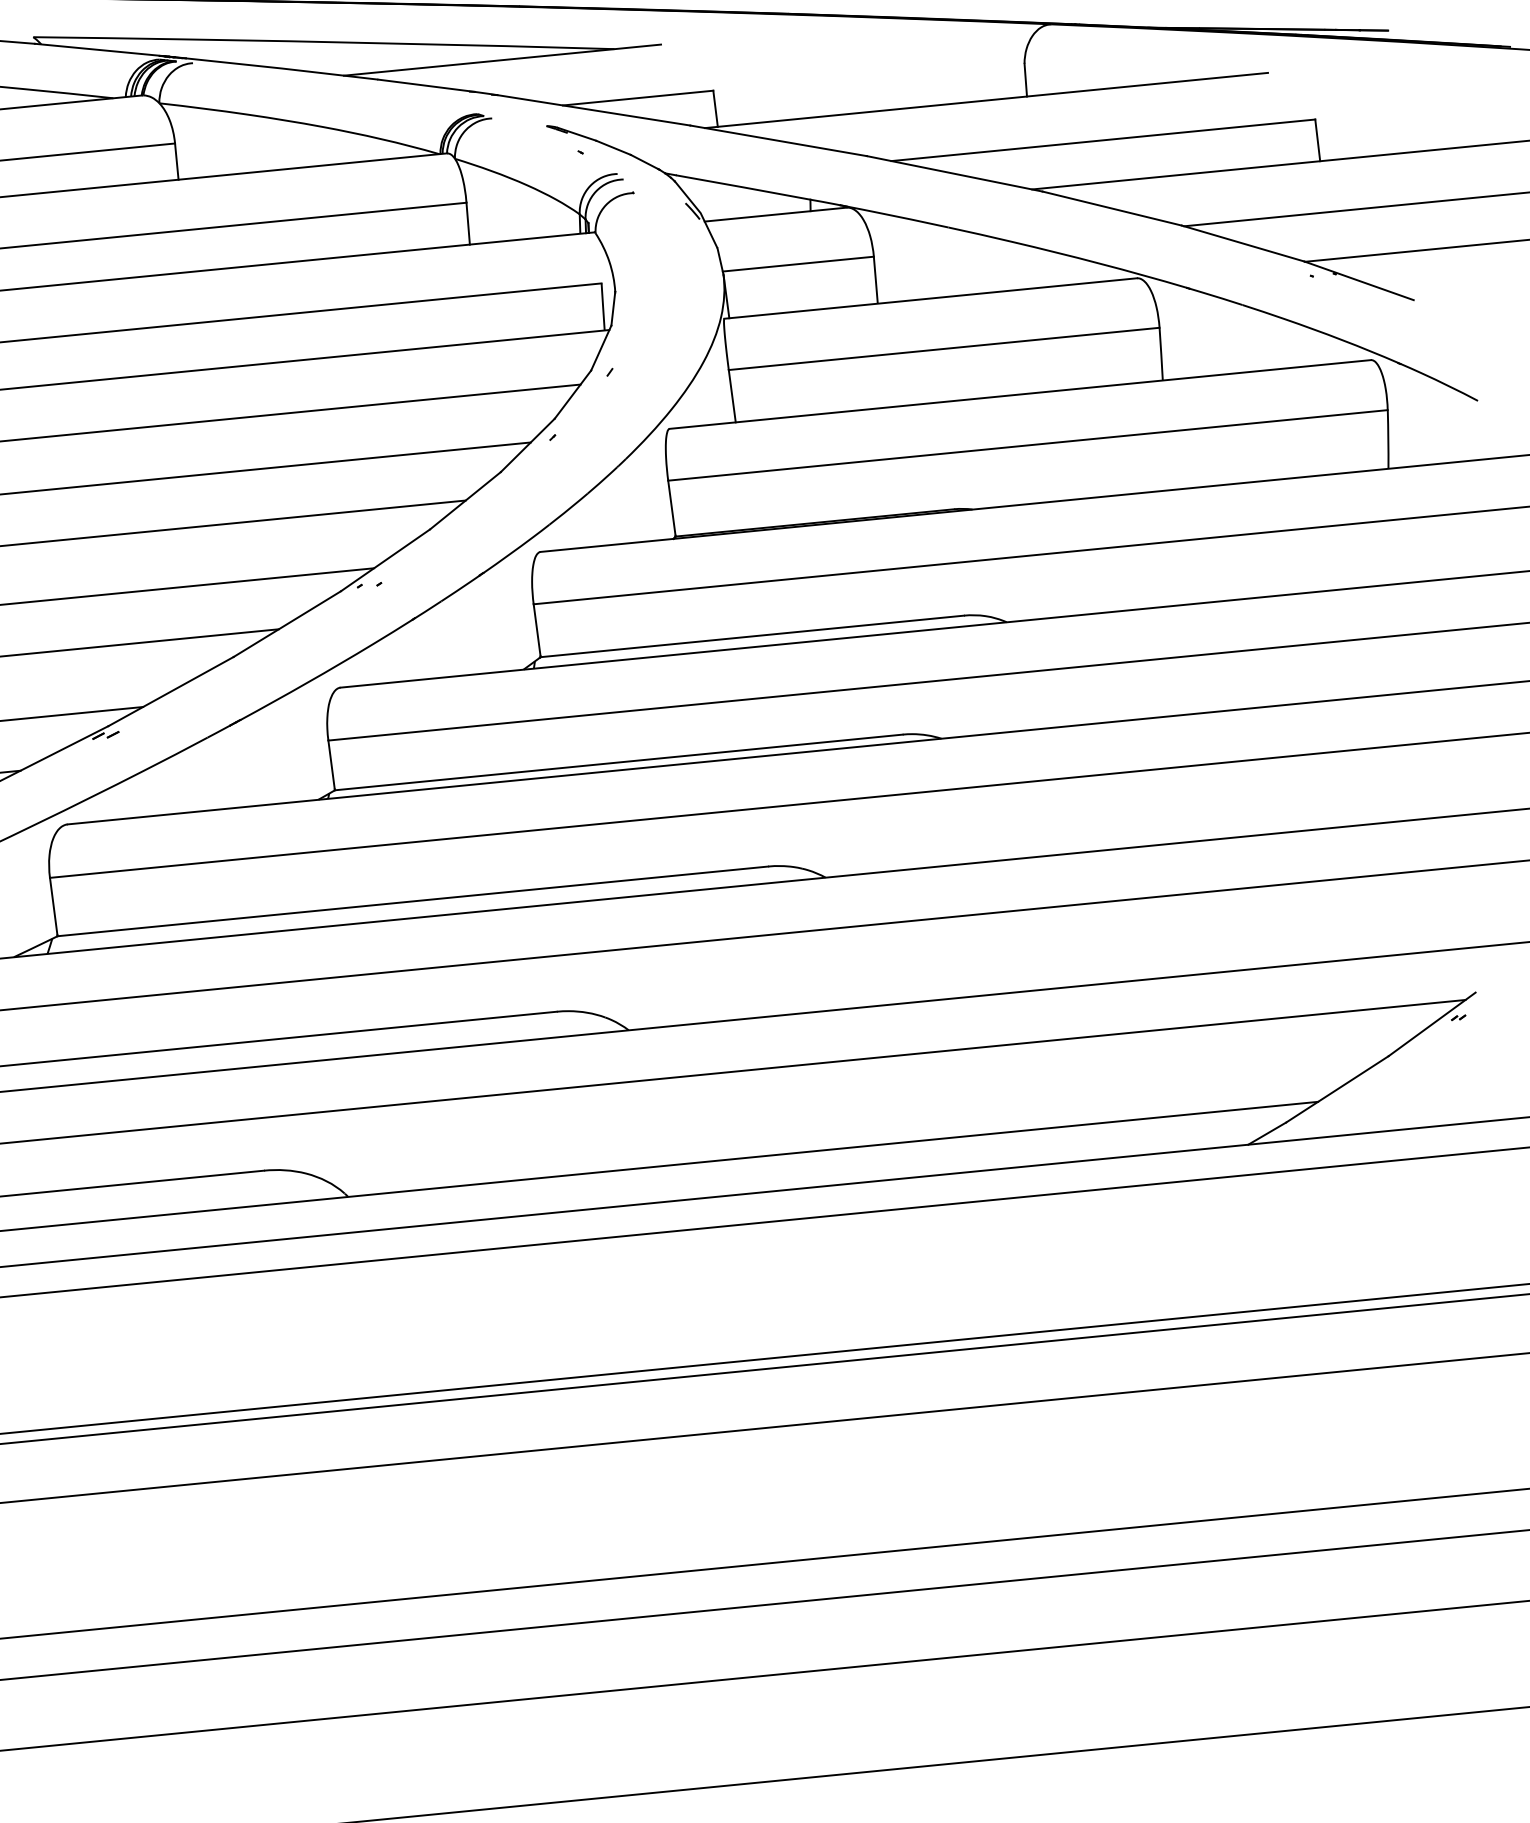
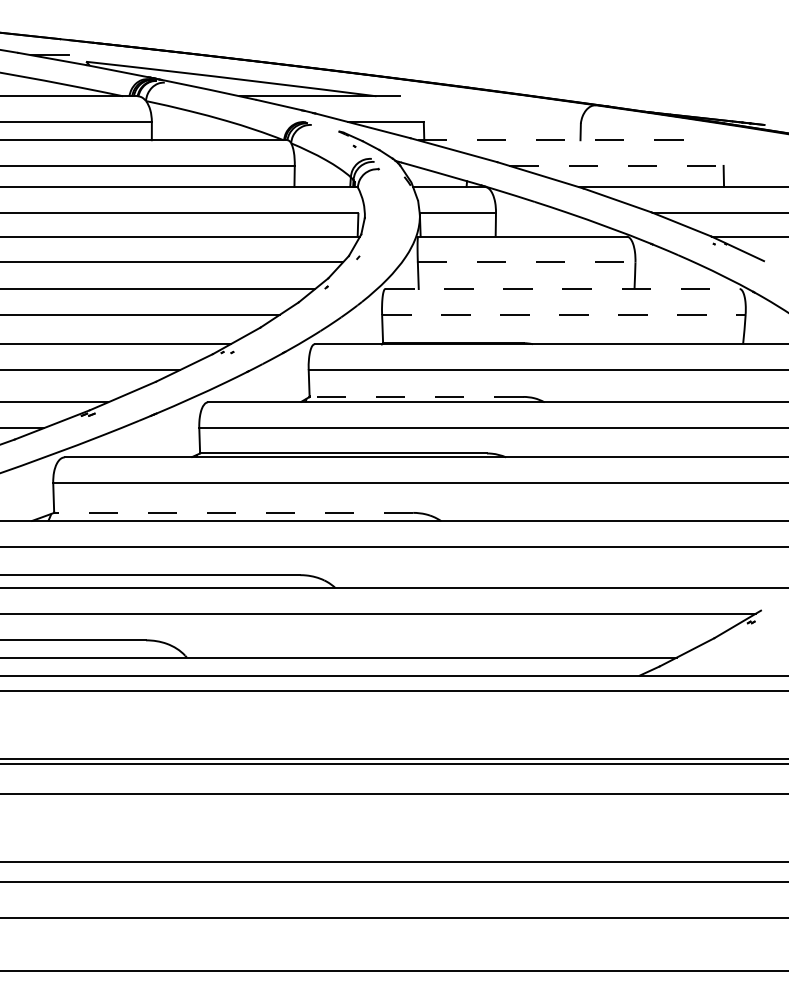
line: (987, 100) -> (560, 140), solid -> dashed
line: (1105, 139) -> (617, 165), solid -> dashed
line: (943, 348) -> (526, 262), solid -> dashed
line: (1022, 395) -> (563, 289), solid -> dashed
line: (1027, 444) -> (563, 314), solid -> dashed
line: (752, 635) -> (416, 396), solid -> dashed
line: (412, 900) -> (233, 512), solid -> dashed

